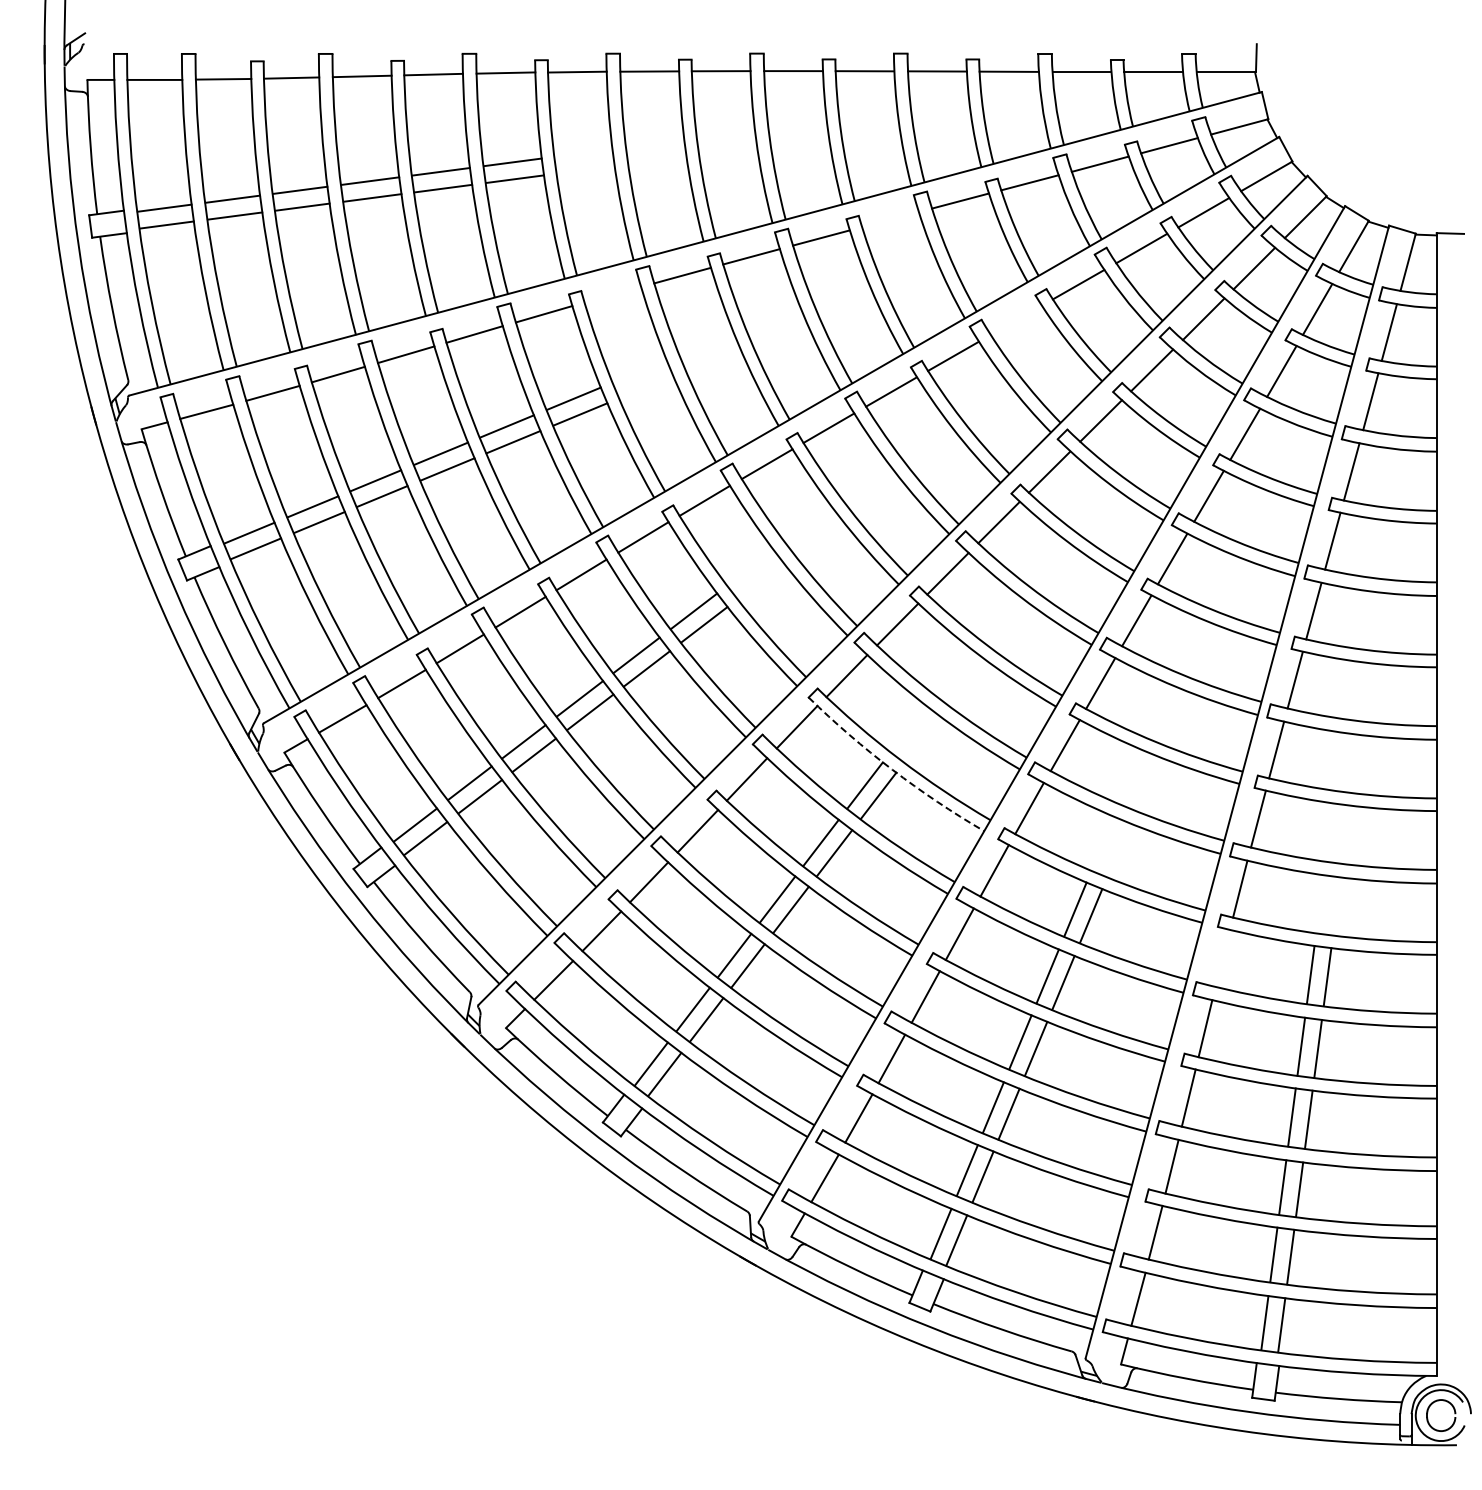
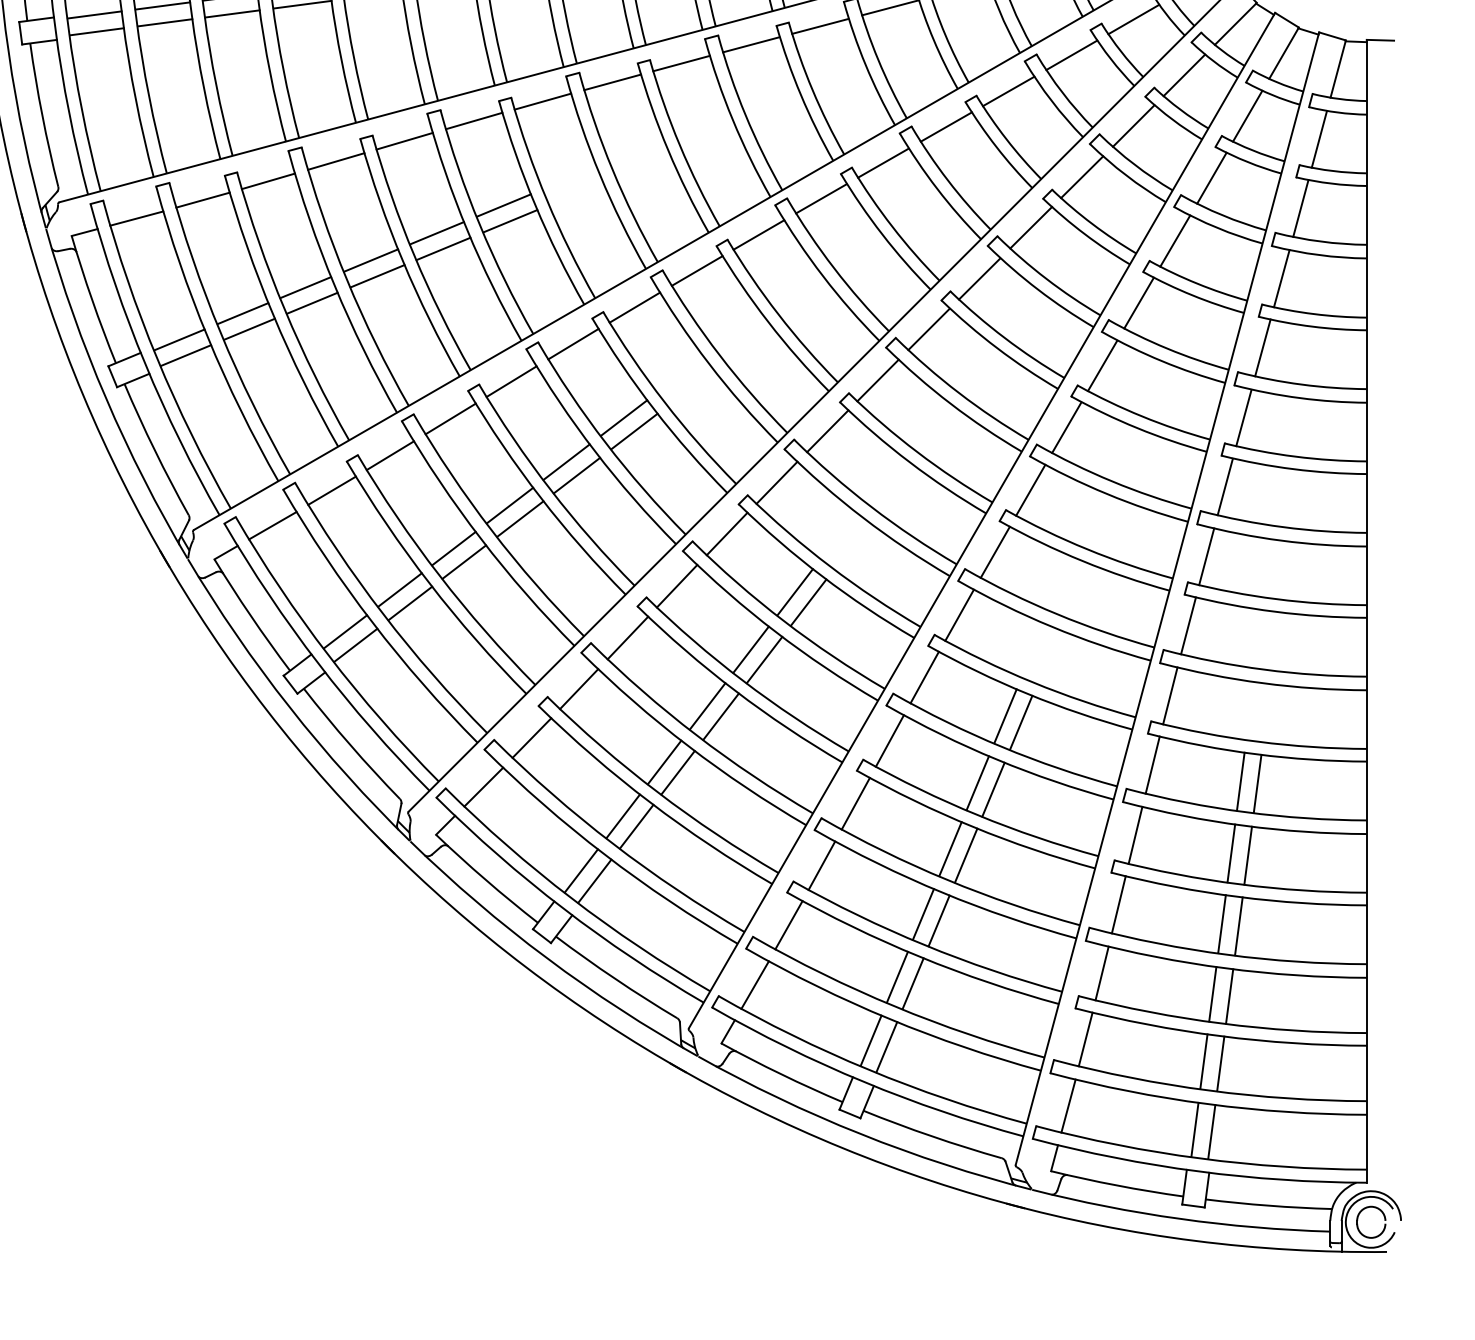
line: (890, 219) -> (820, 26), added
line: (612, 294) -> (542, 101), added
line: (1015, 319) -> (945, 126), added
arc: (892, 769) -> (822, 576), dashed -> solid
line: (1222, 957) -> (1152, 764), added

